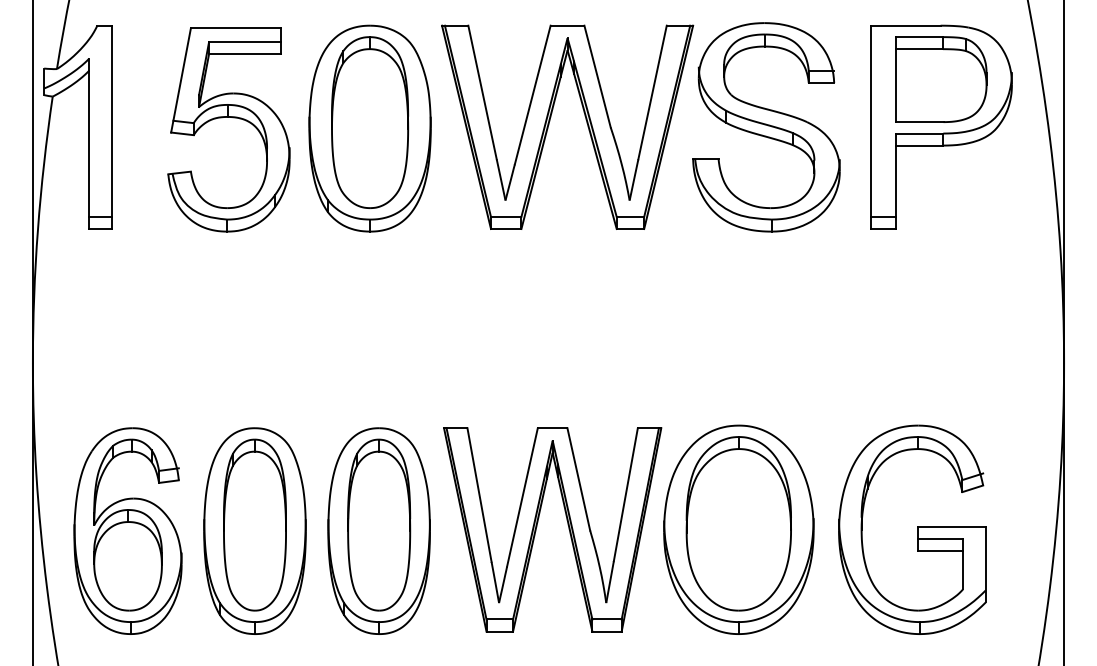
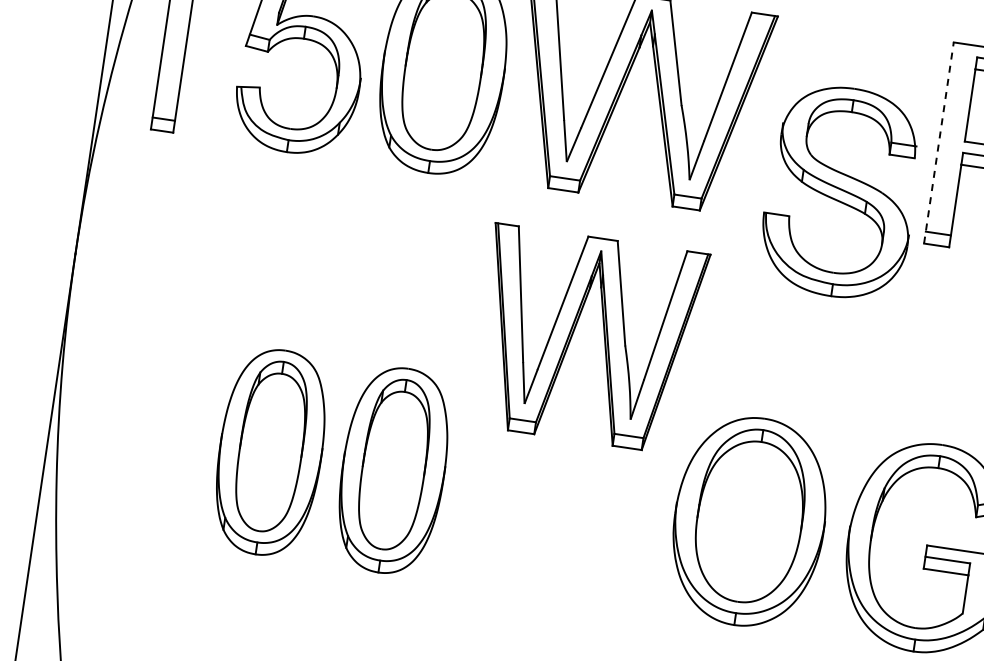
part: (766, 127) -> (841, 192), moved
line: (870, 127) -> (938, 143), solid -> dashed
part: (537, 527) -> (573, 334), moved
part: (127, 530) -> (144, 433), removed

